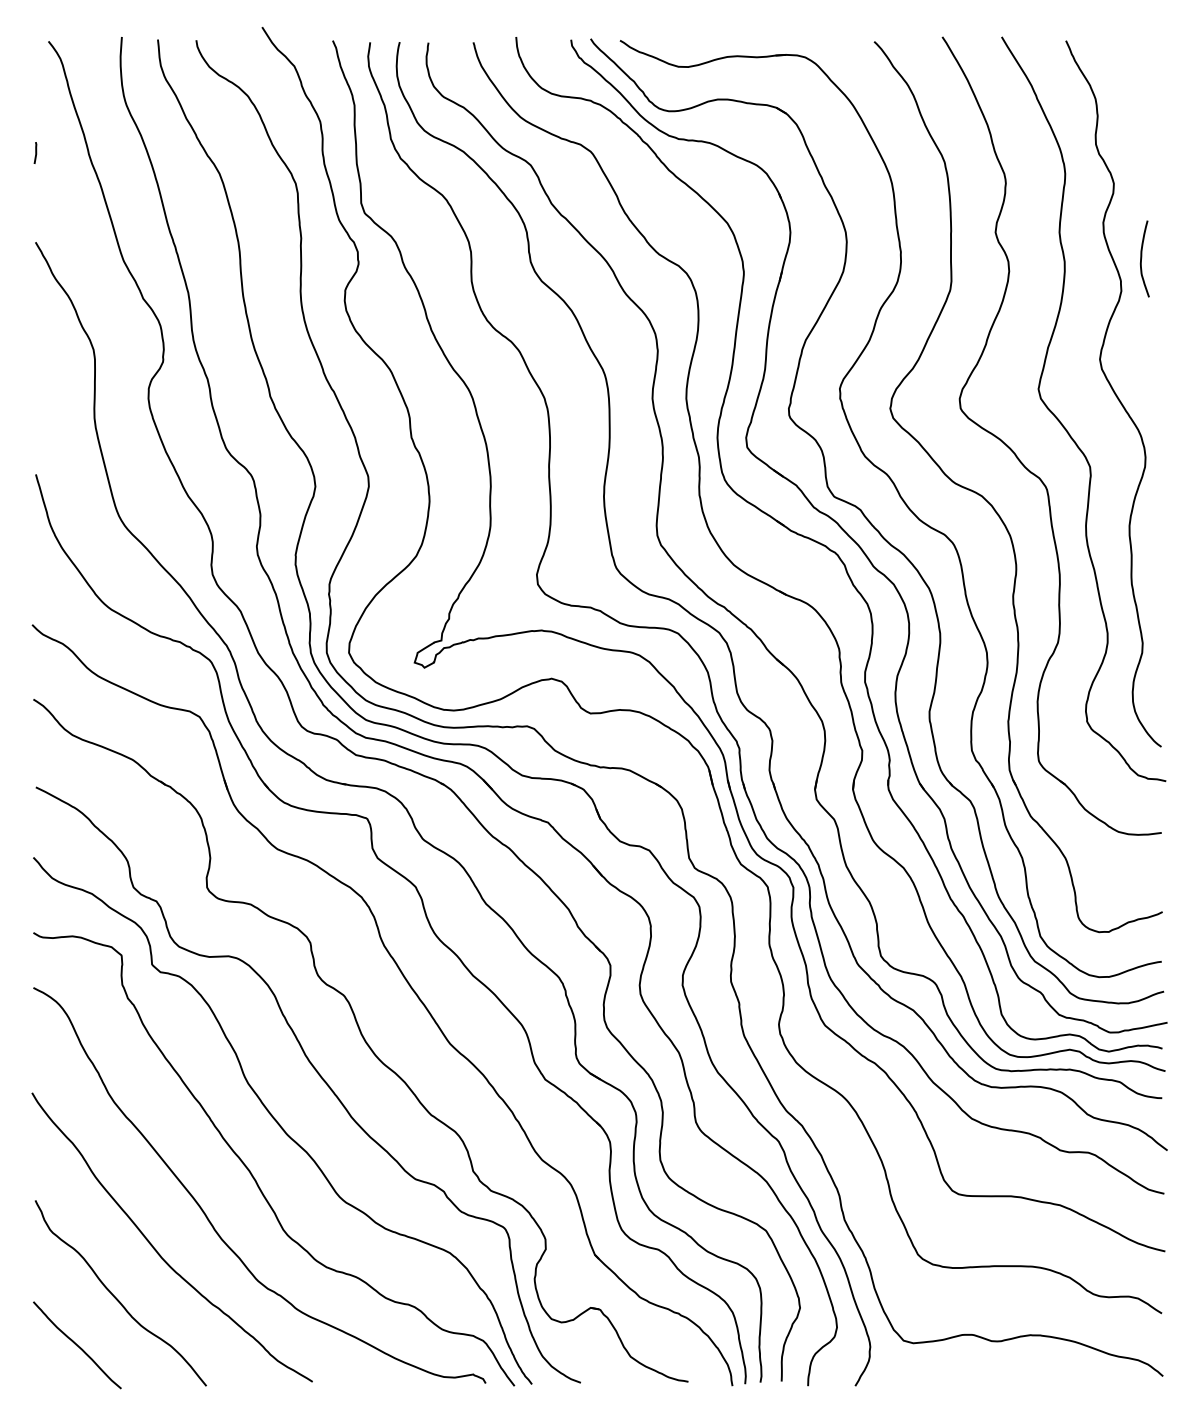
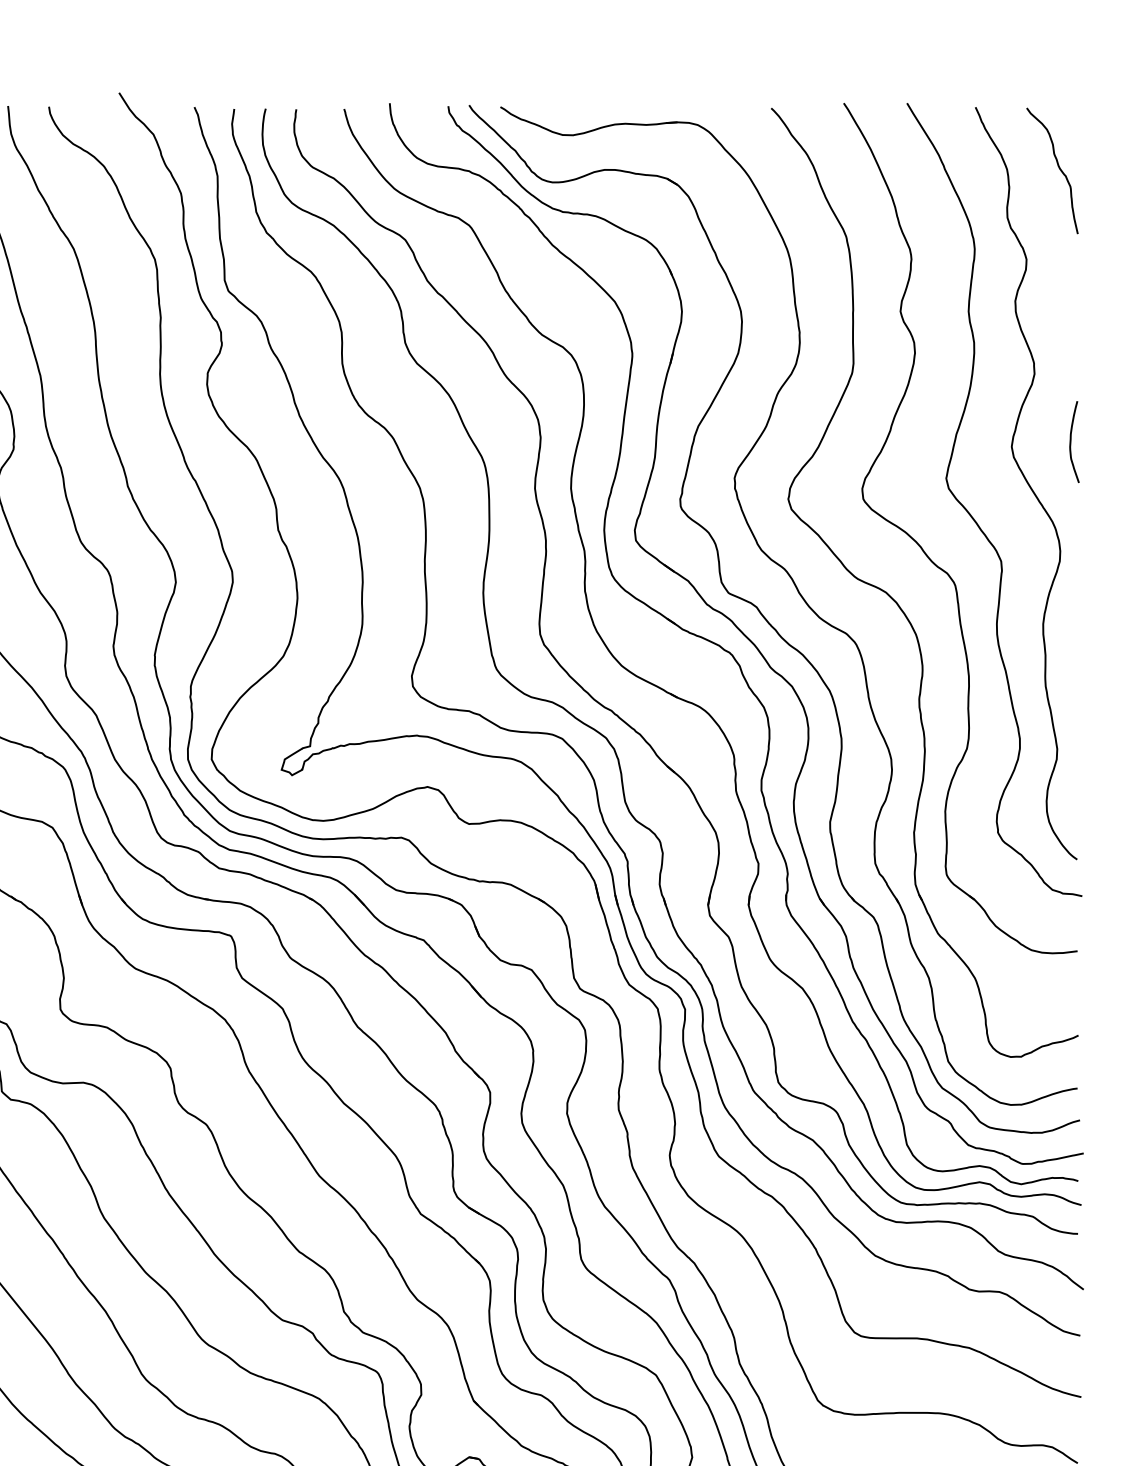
curve: (1143, 97) -> (1058, 167), added
curve: (1142, 258) -> (1071, 441), moved

